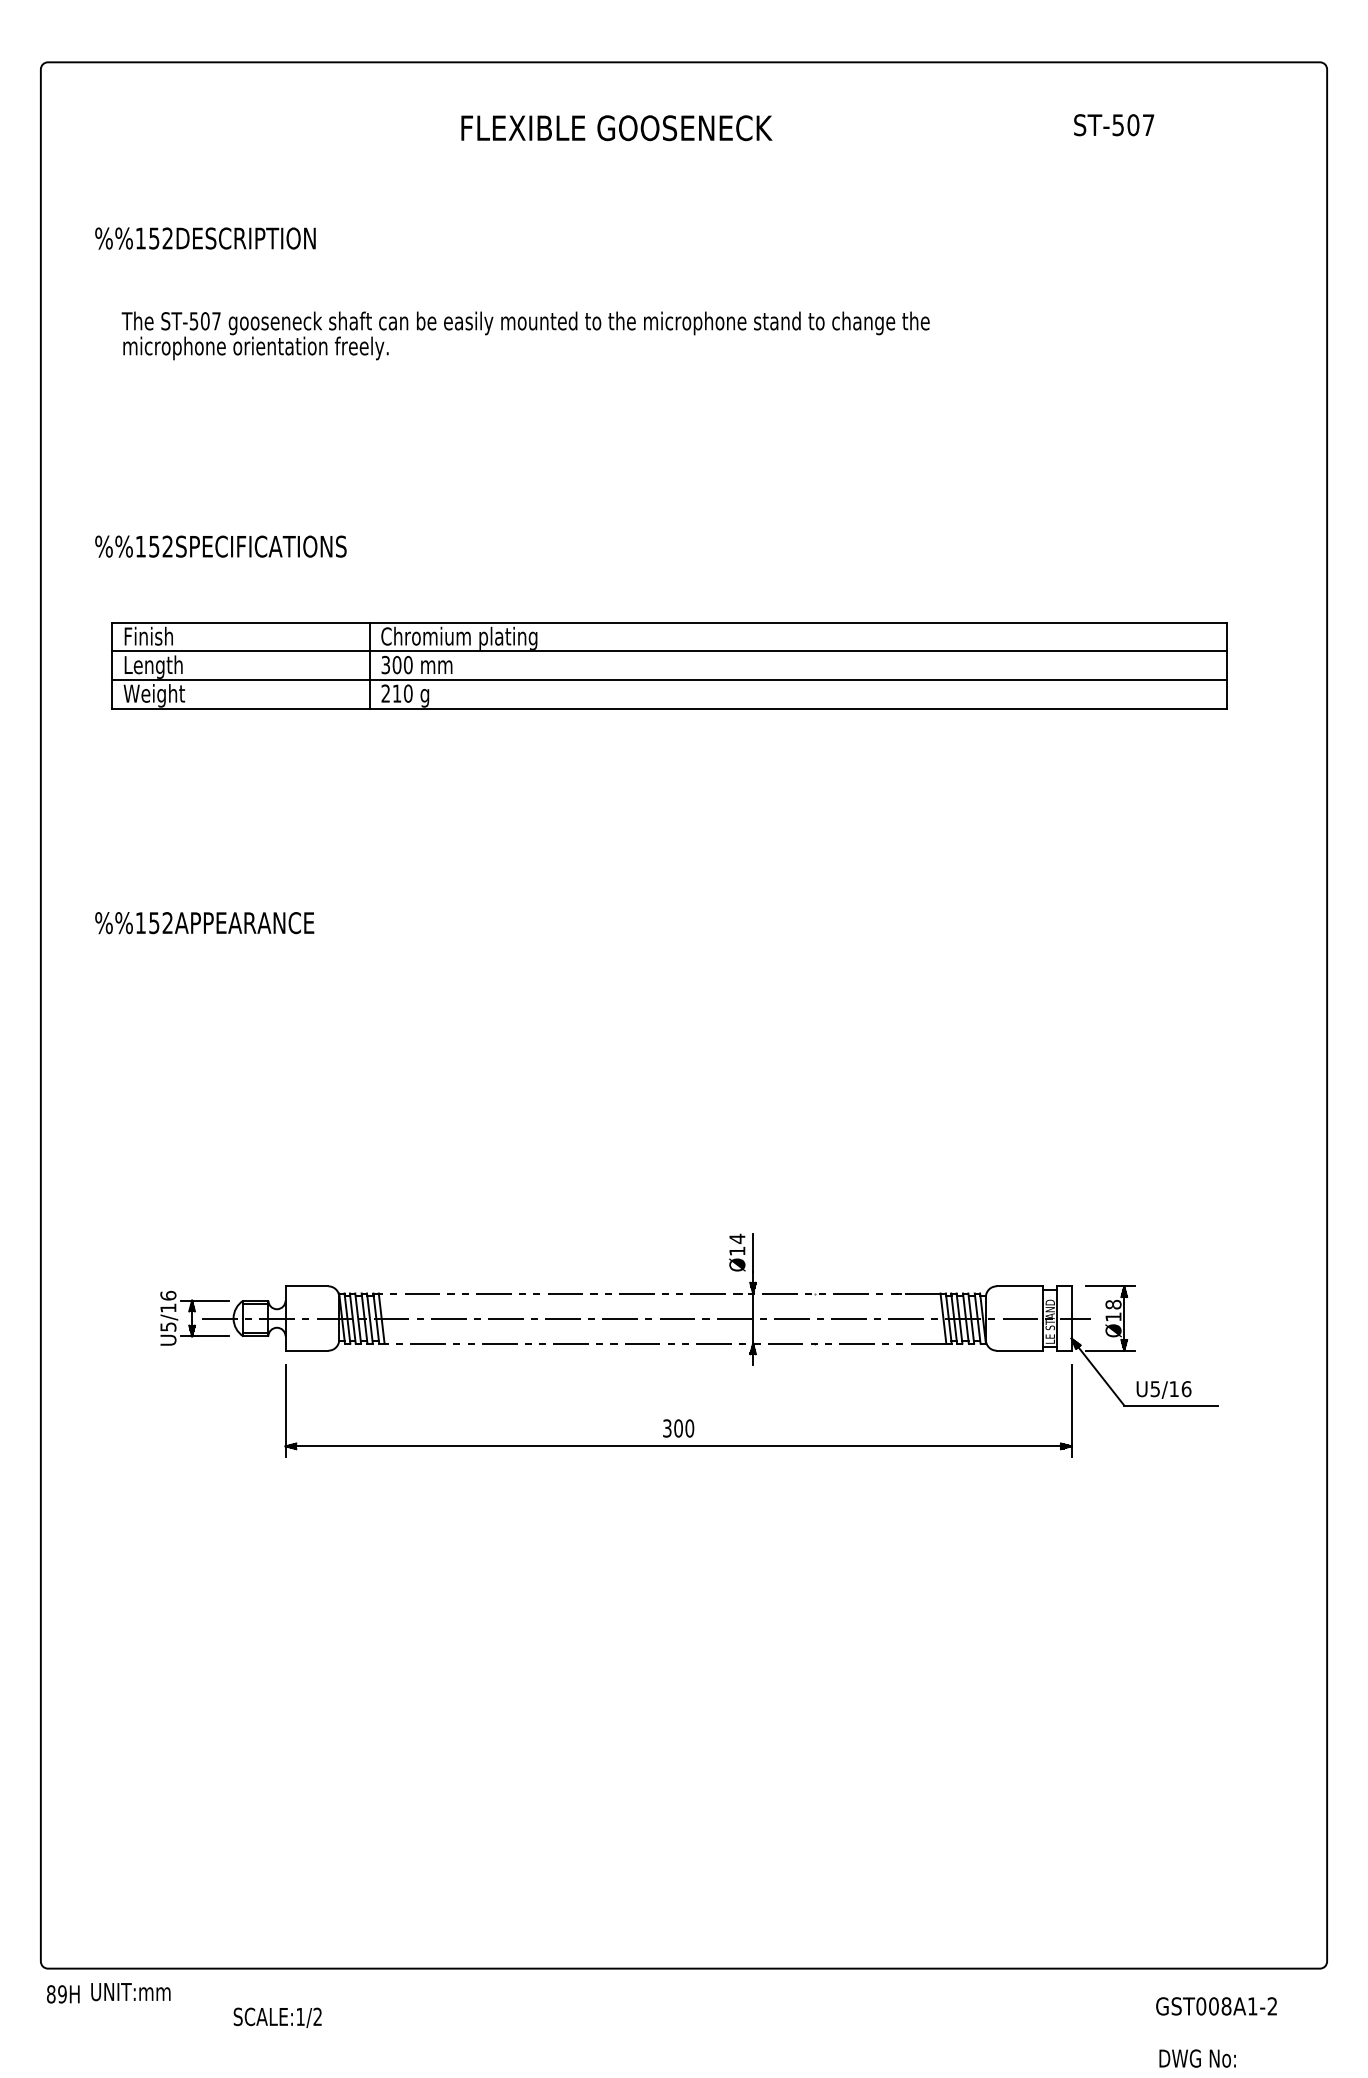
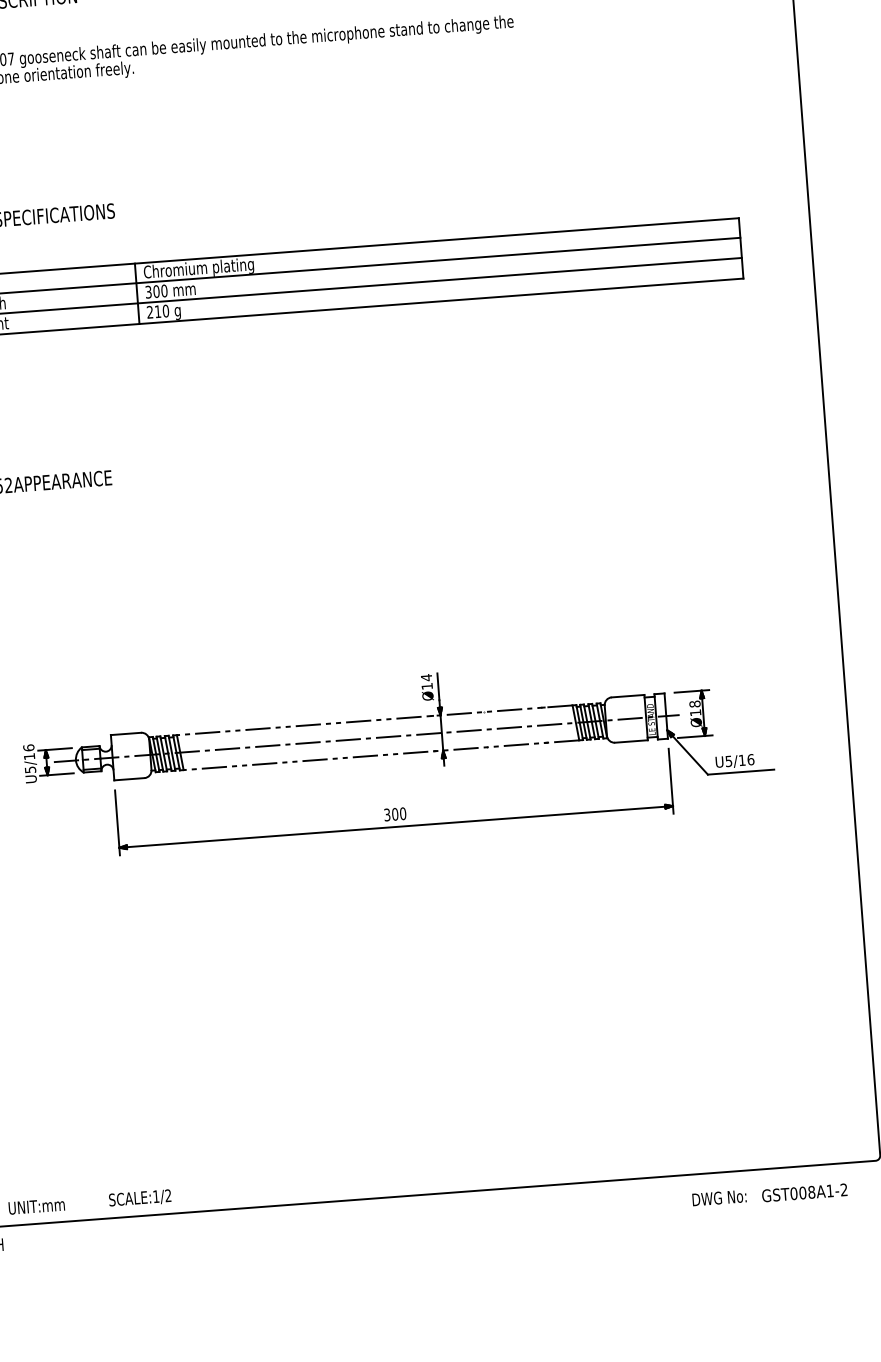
text: (130, 1992) -> (36, 1206), moved
text: (277, 2017) -> (140, 1198), moved
text: (1197, 2058) -> (719, 1197), moved

